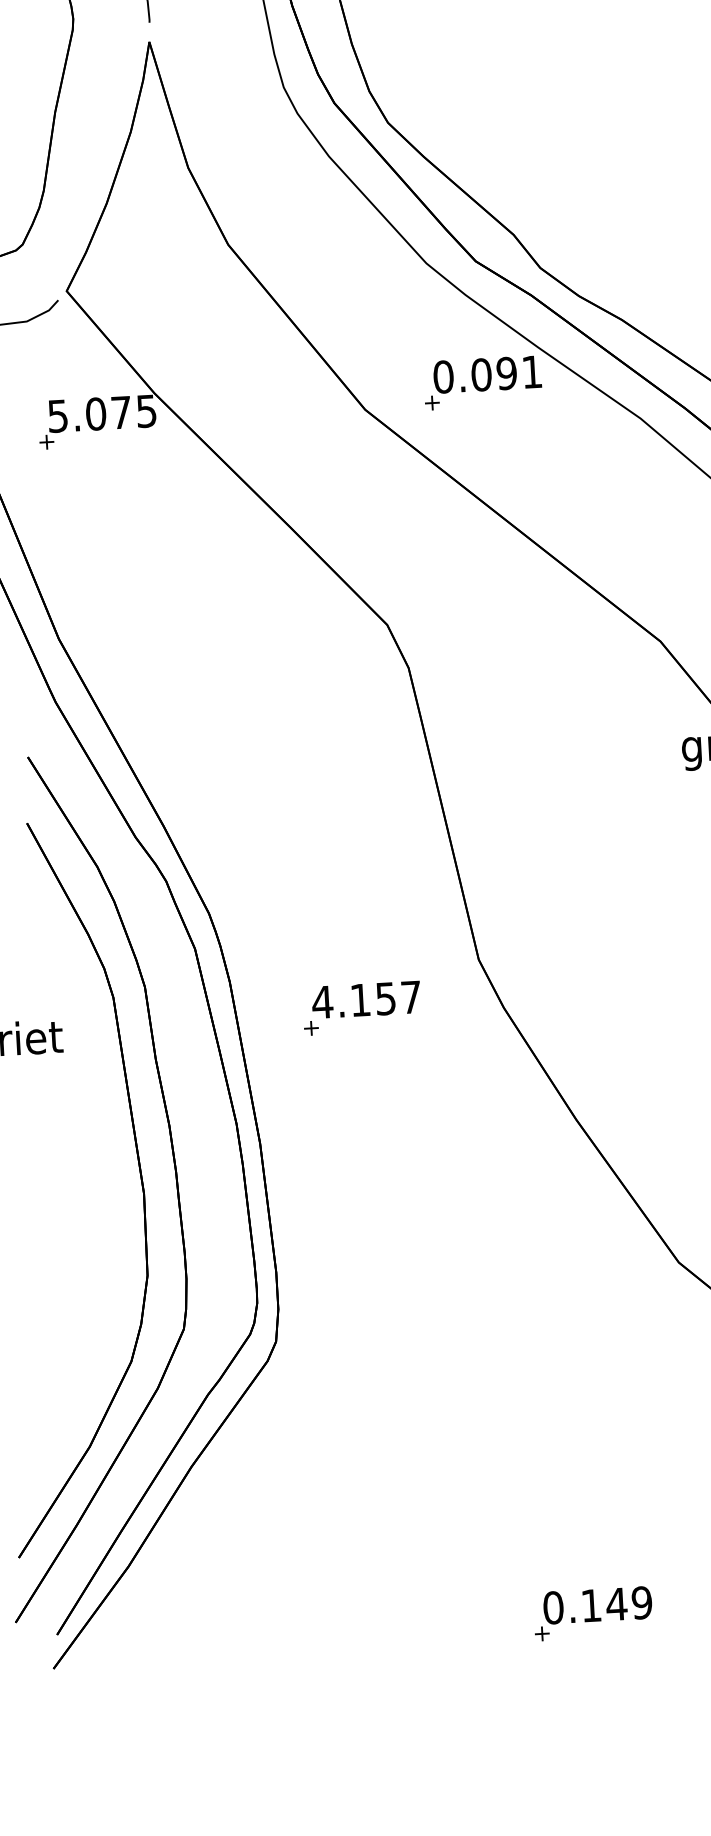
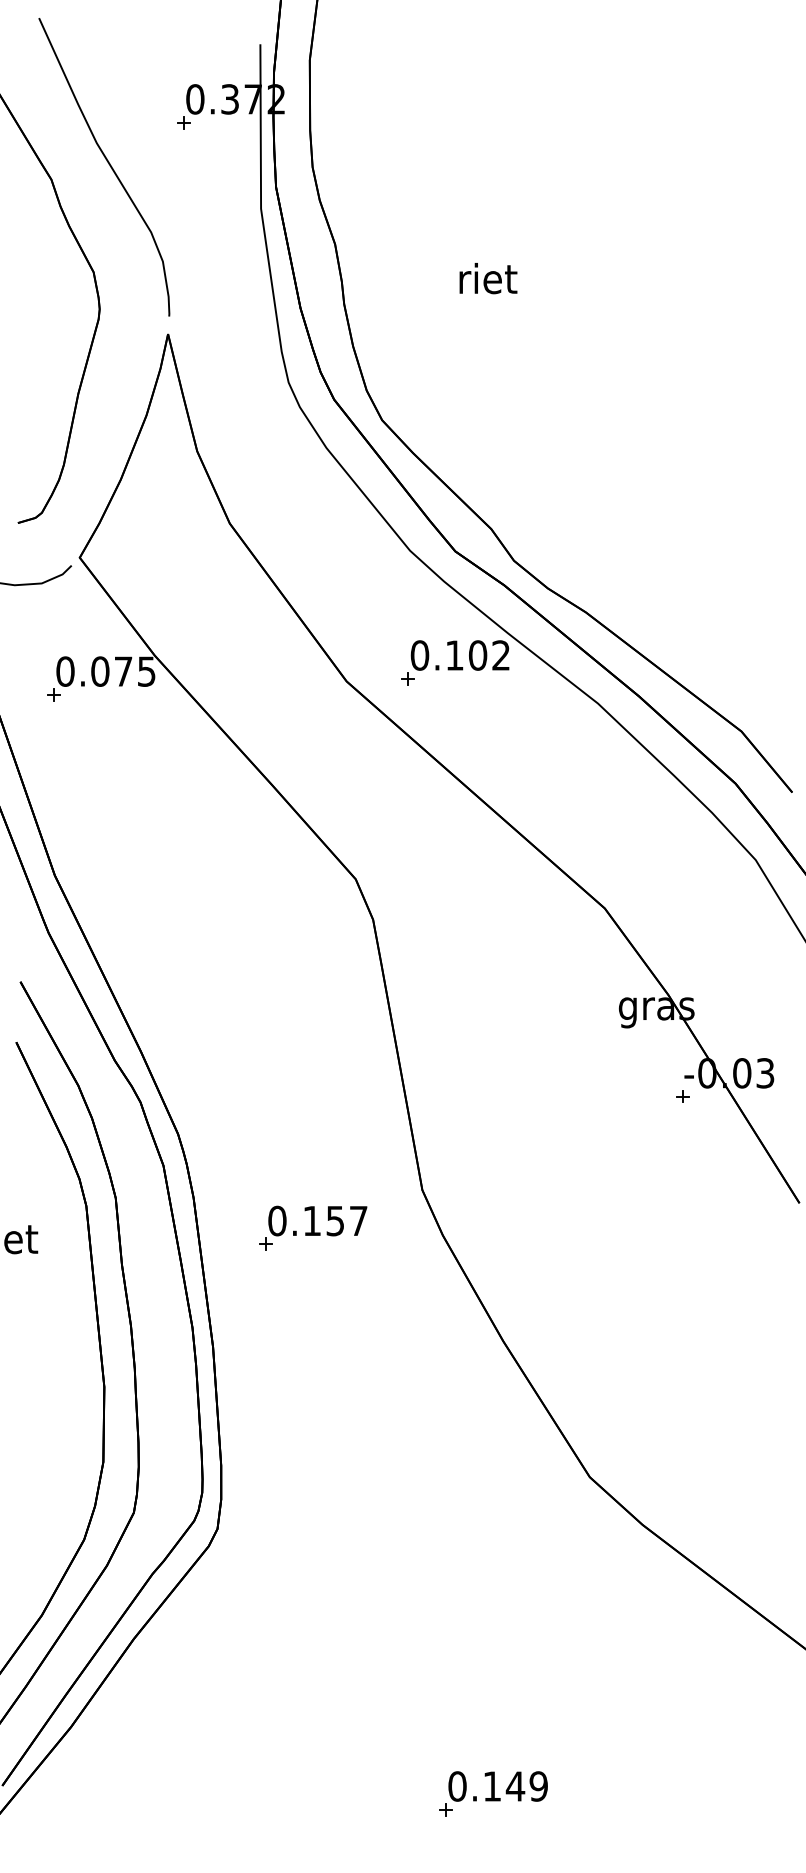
text: (506, 373) -> (477, 655), 0.091 -> 0.102
text: (58, 416) -> (65, 671), 5.075 -> 0.075
text: (321, 1001) -> (276, 1220), 4.157 -> 0.157

